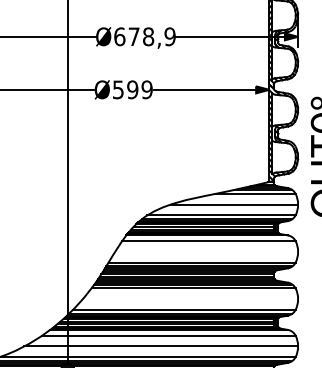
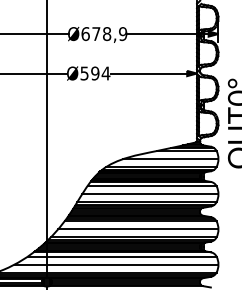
text: (146, 89) -> (105, 73), Ø599 -> Ø594
line: (206, 252) -> (150, 194), added
line: (190, 299) -> (138, 229), added

